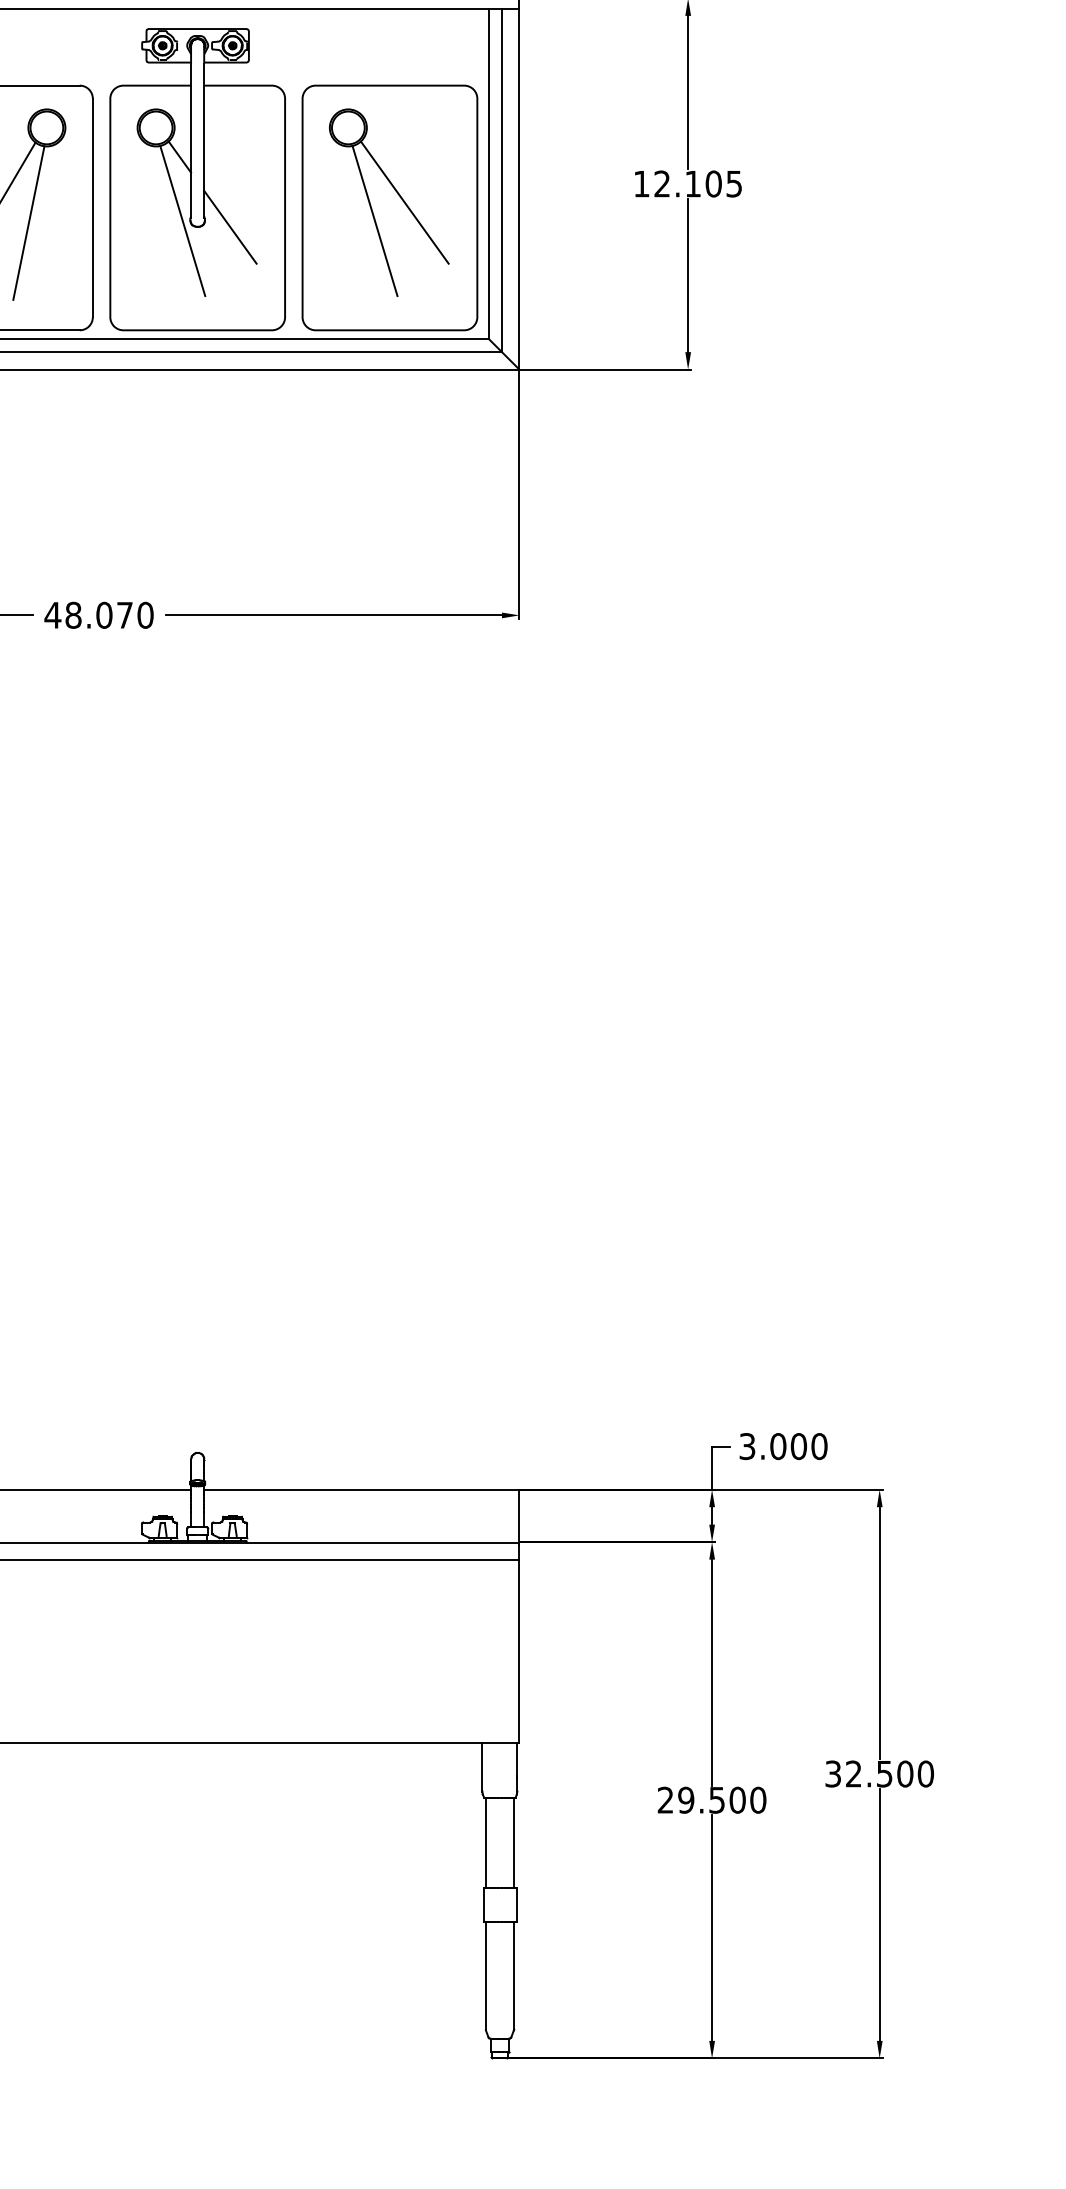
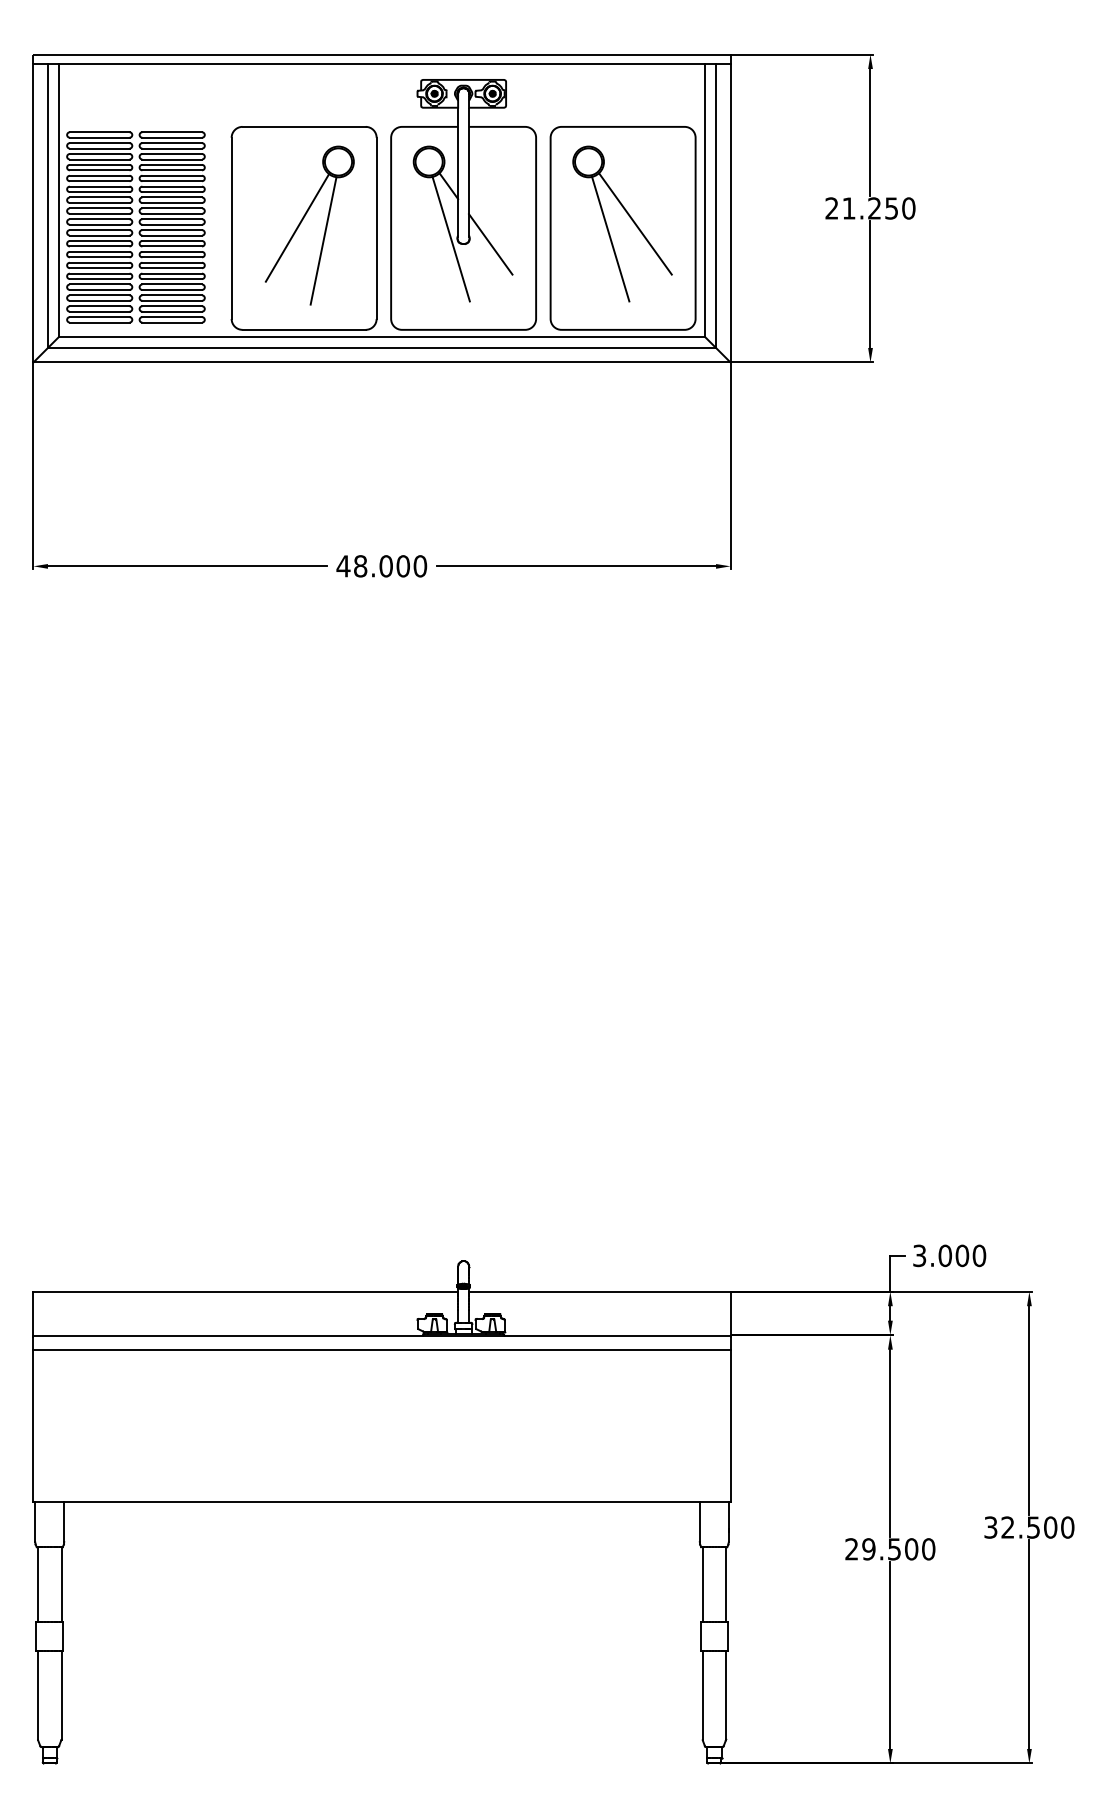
text: (688, 184) -> (870, 208), 12.105 -> 21.250
text: (124, 615) -> (402, 566), 48.070 -> 48.000

